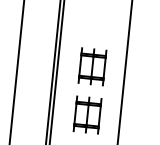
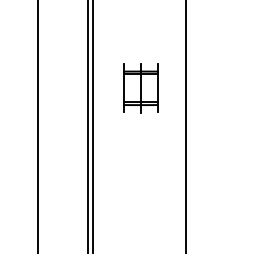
part: (87, 115) -> (140, 155), removed

